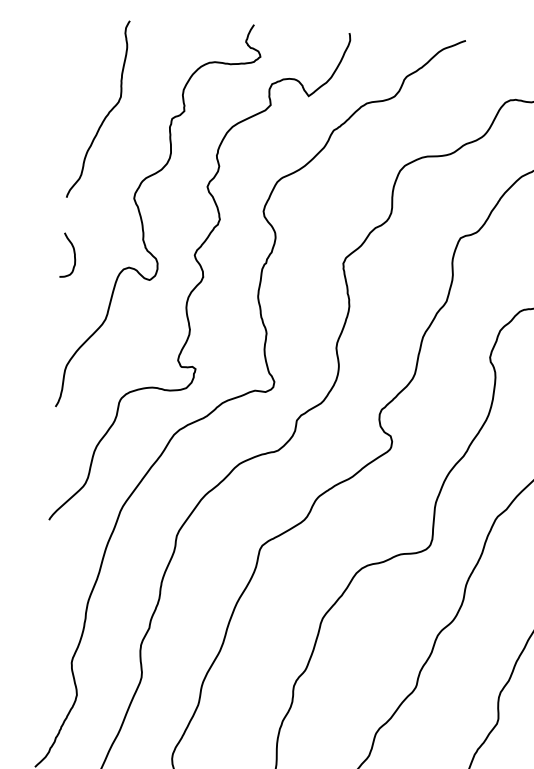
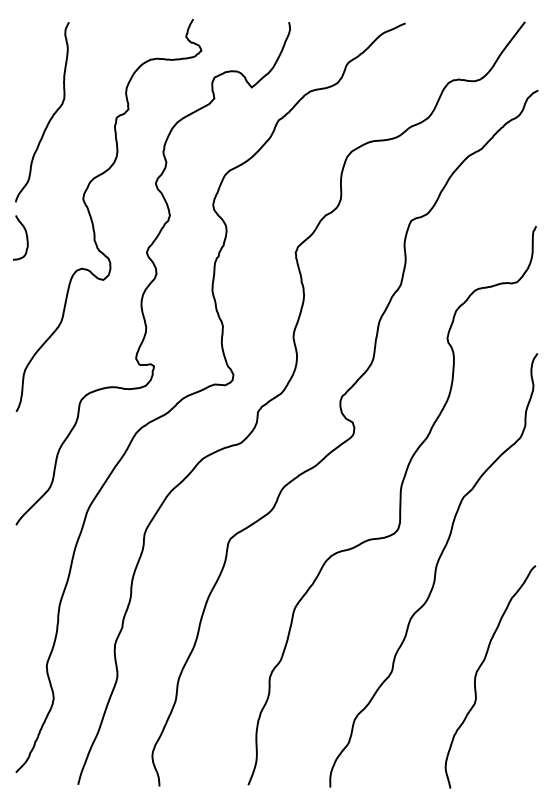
curve: (73, 252) -> (25, 234), moved

